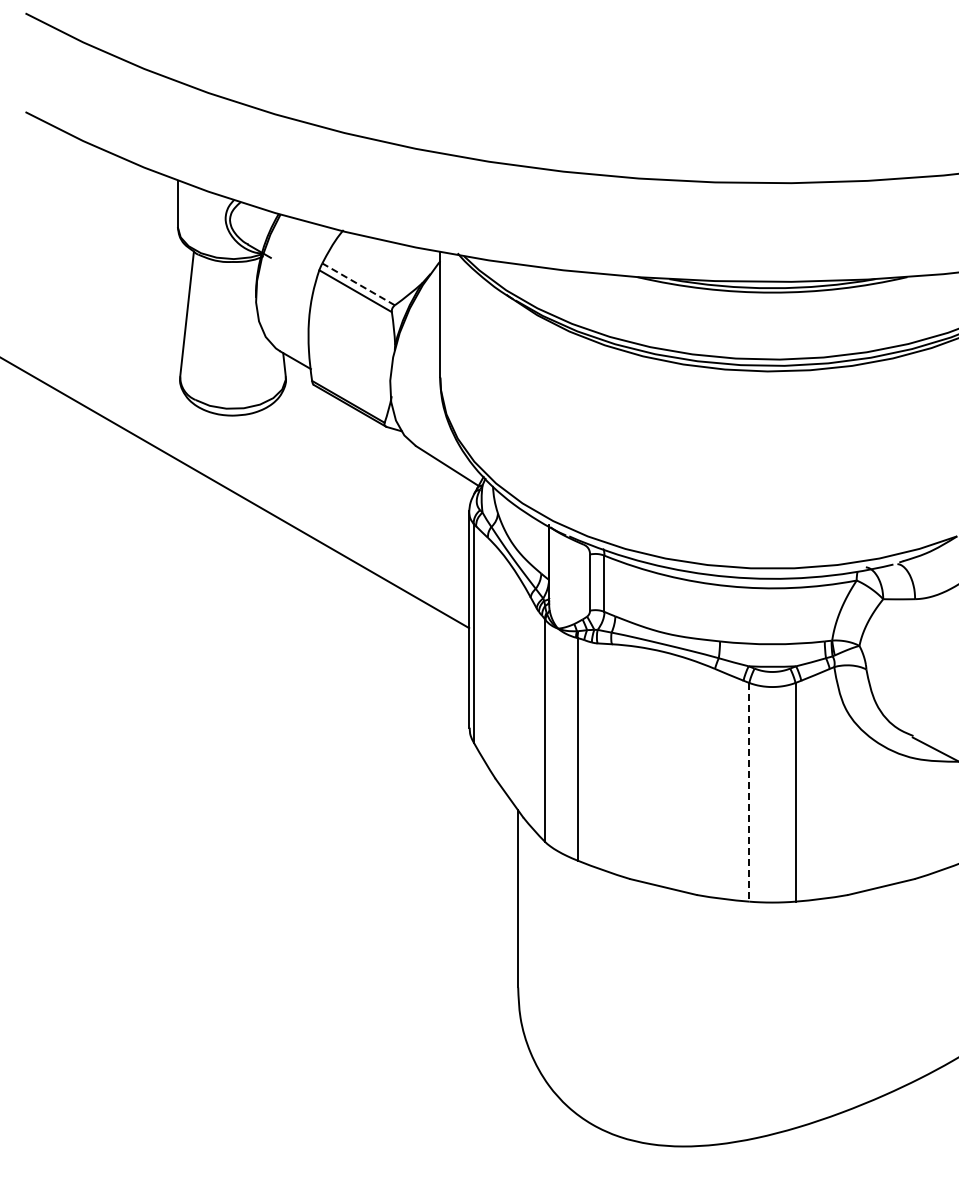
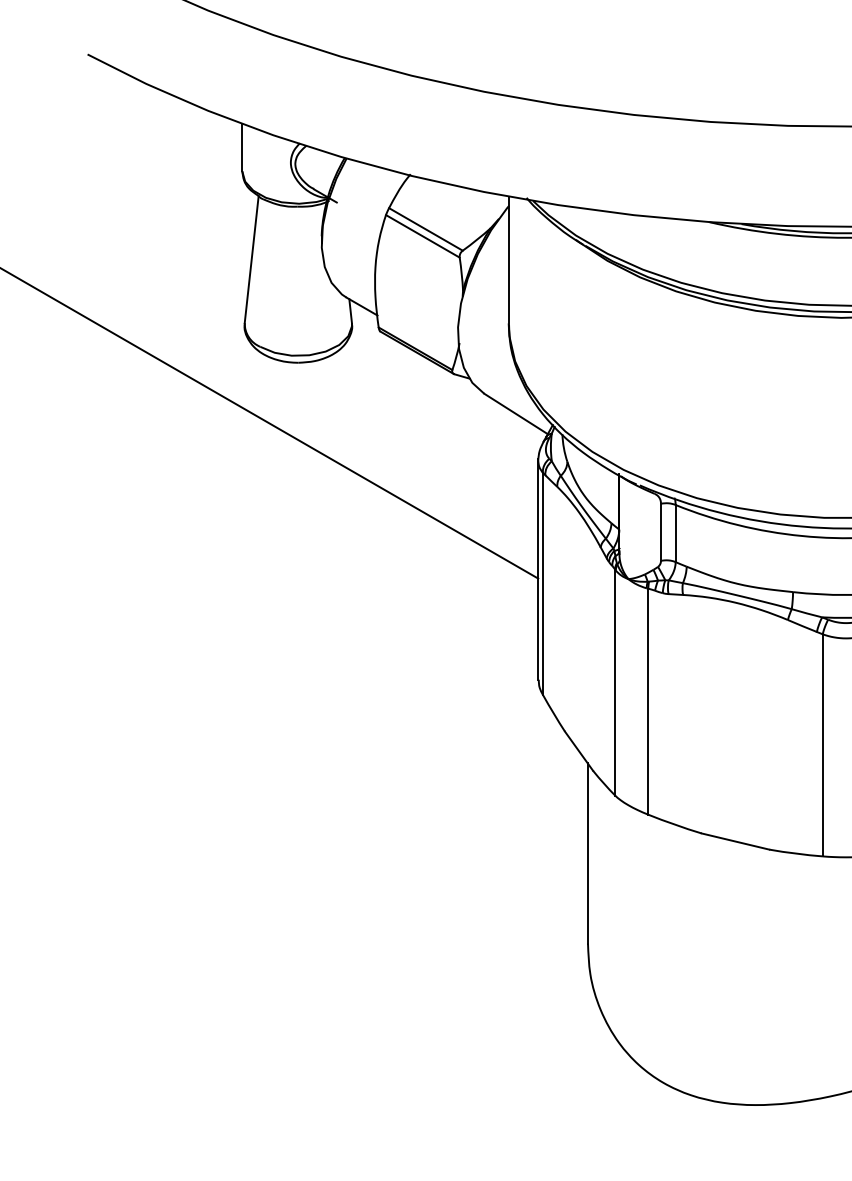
line: (358, 284) -> (425, 229), dashed -> solid
line: (749, 792) -> (822, 745), dashed -> solid

